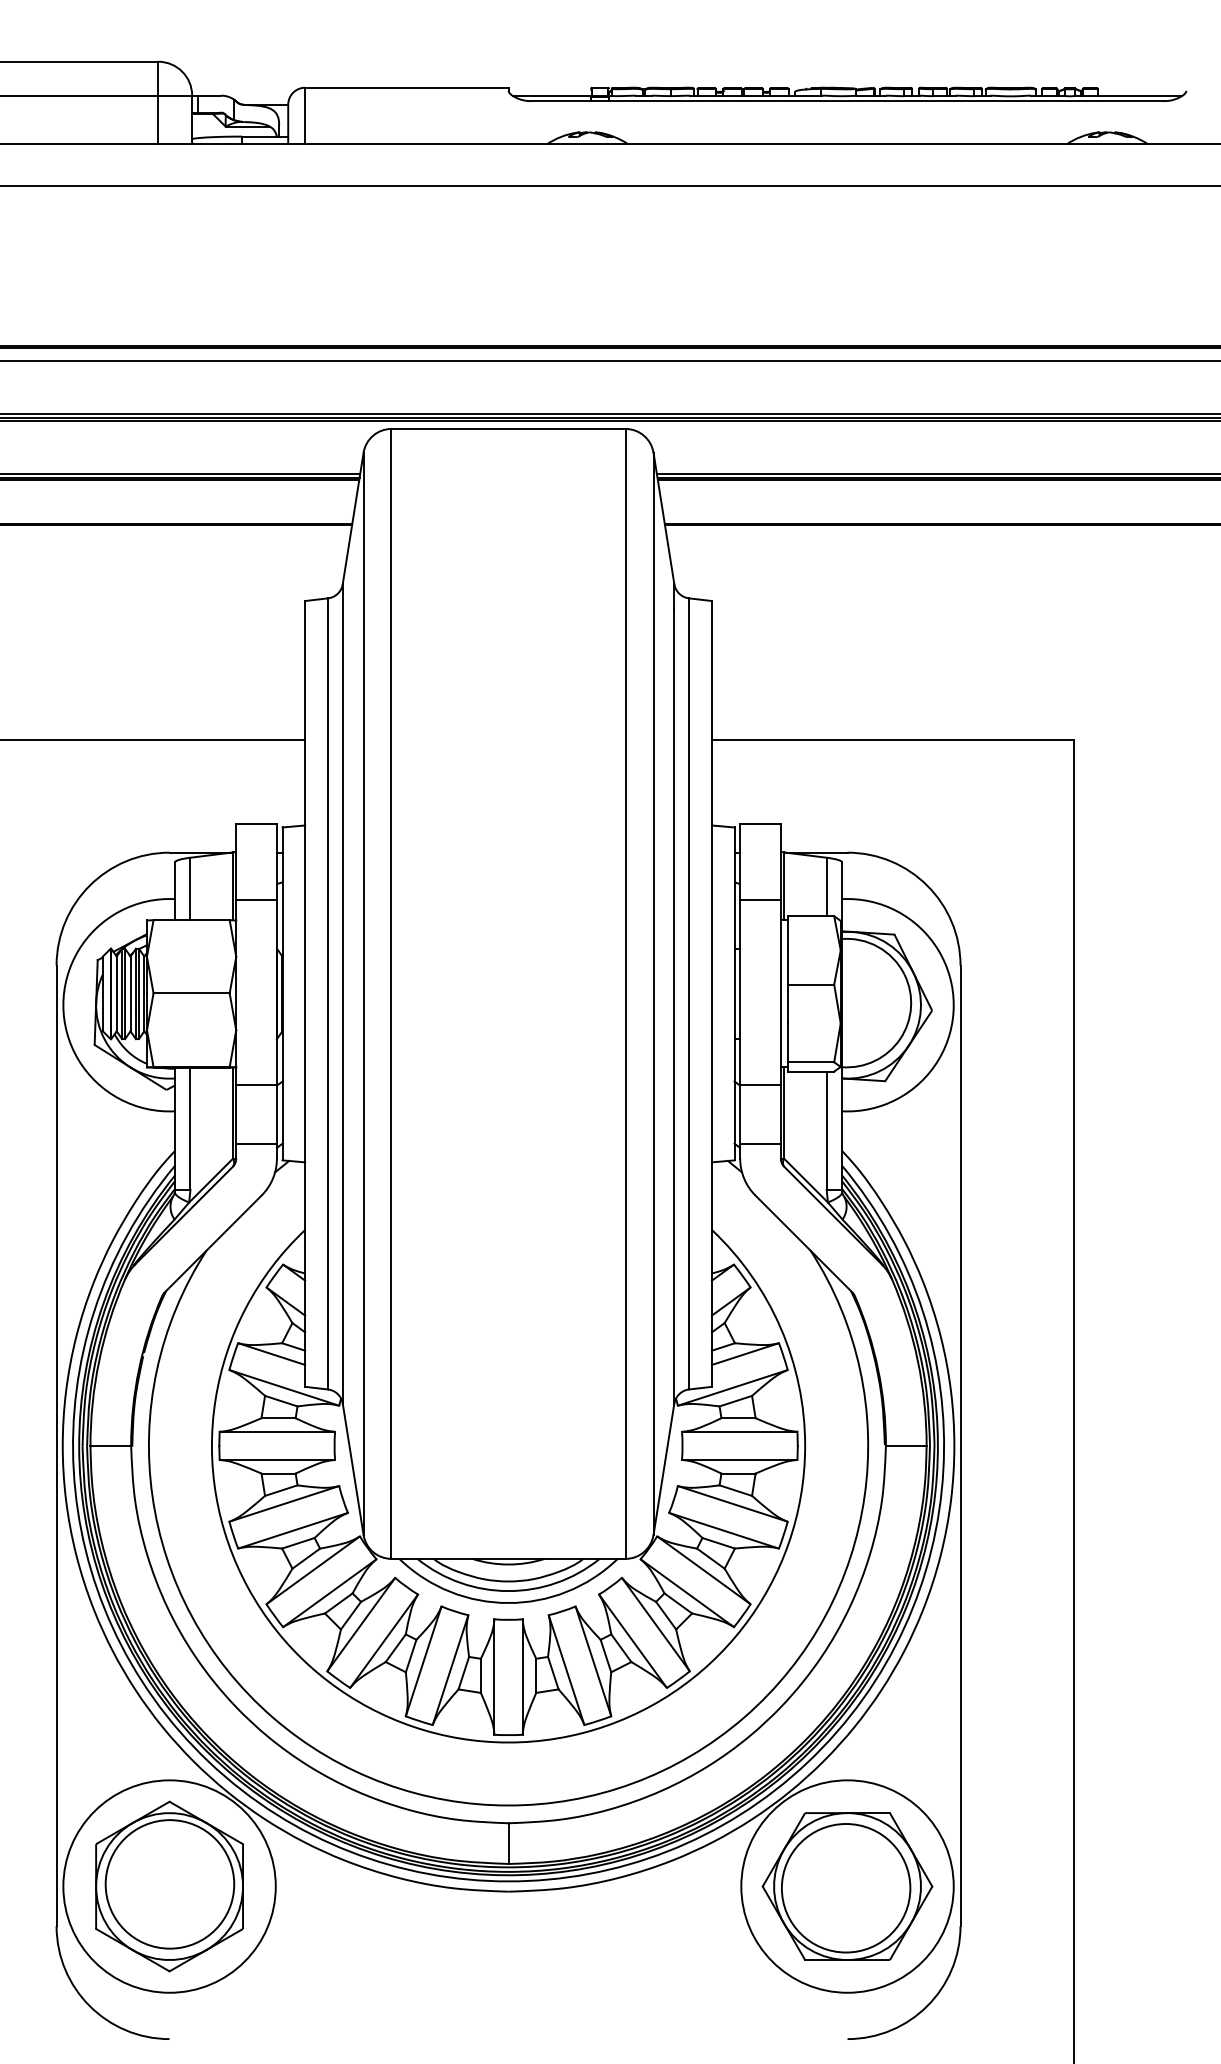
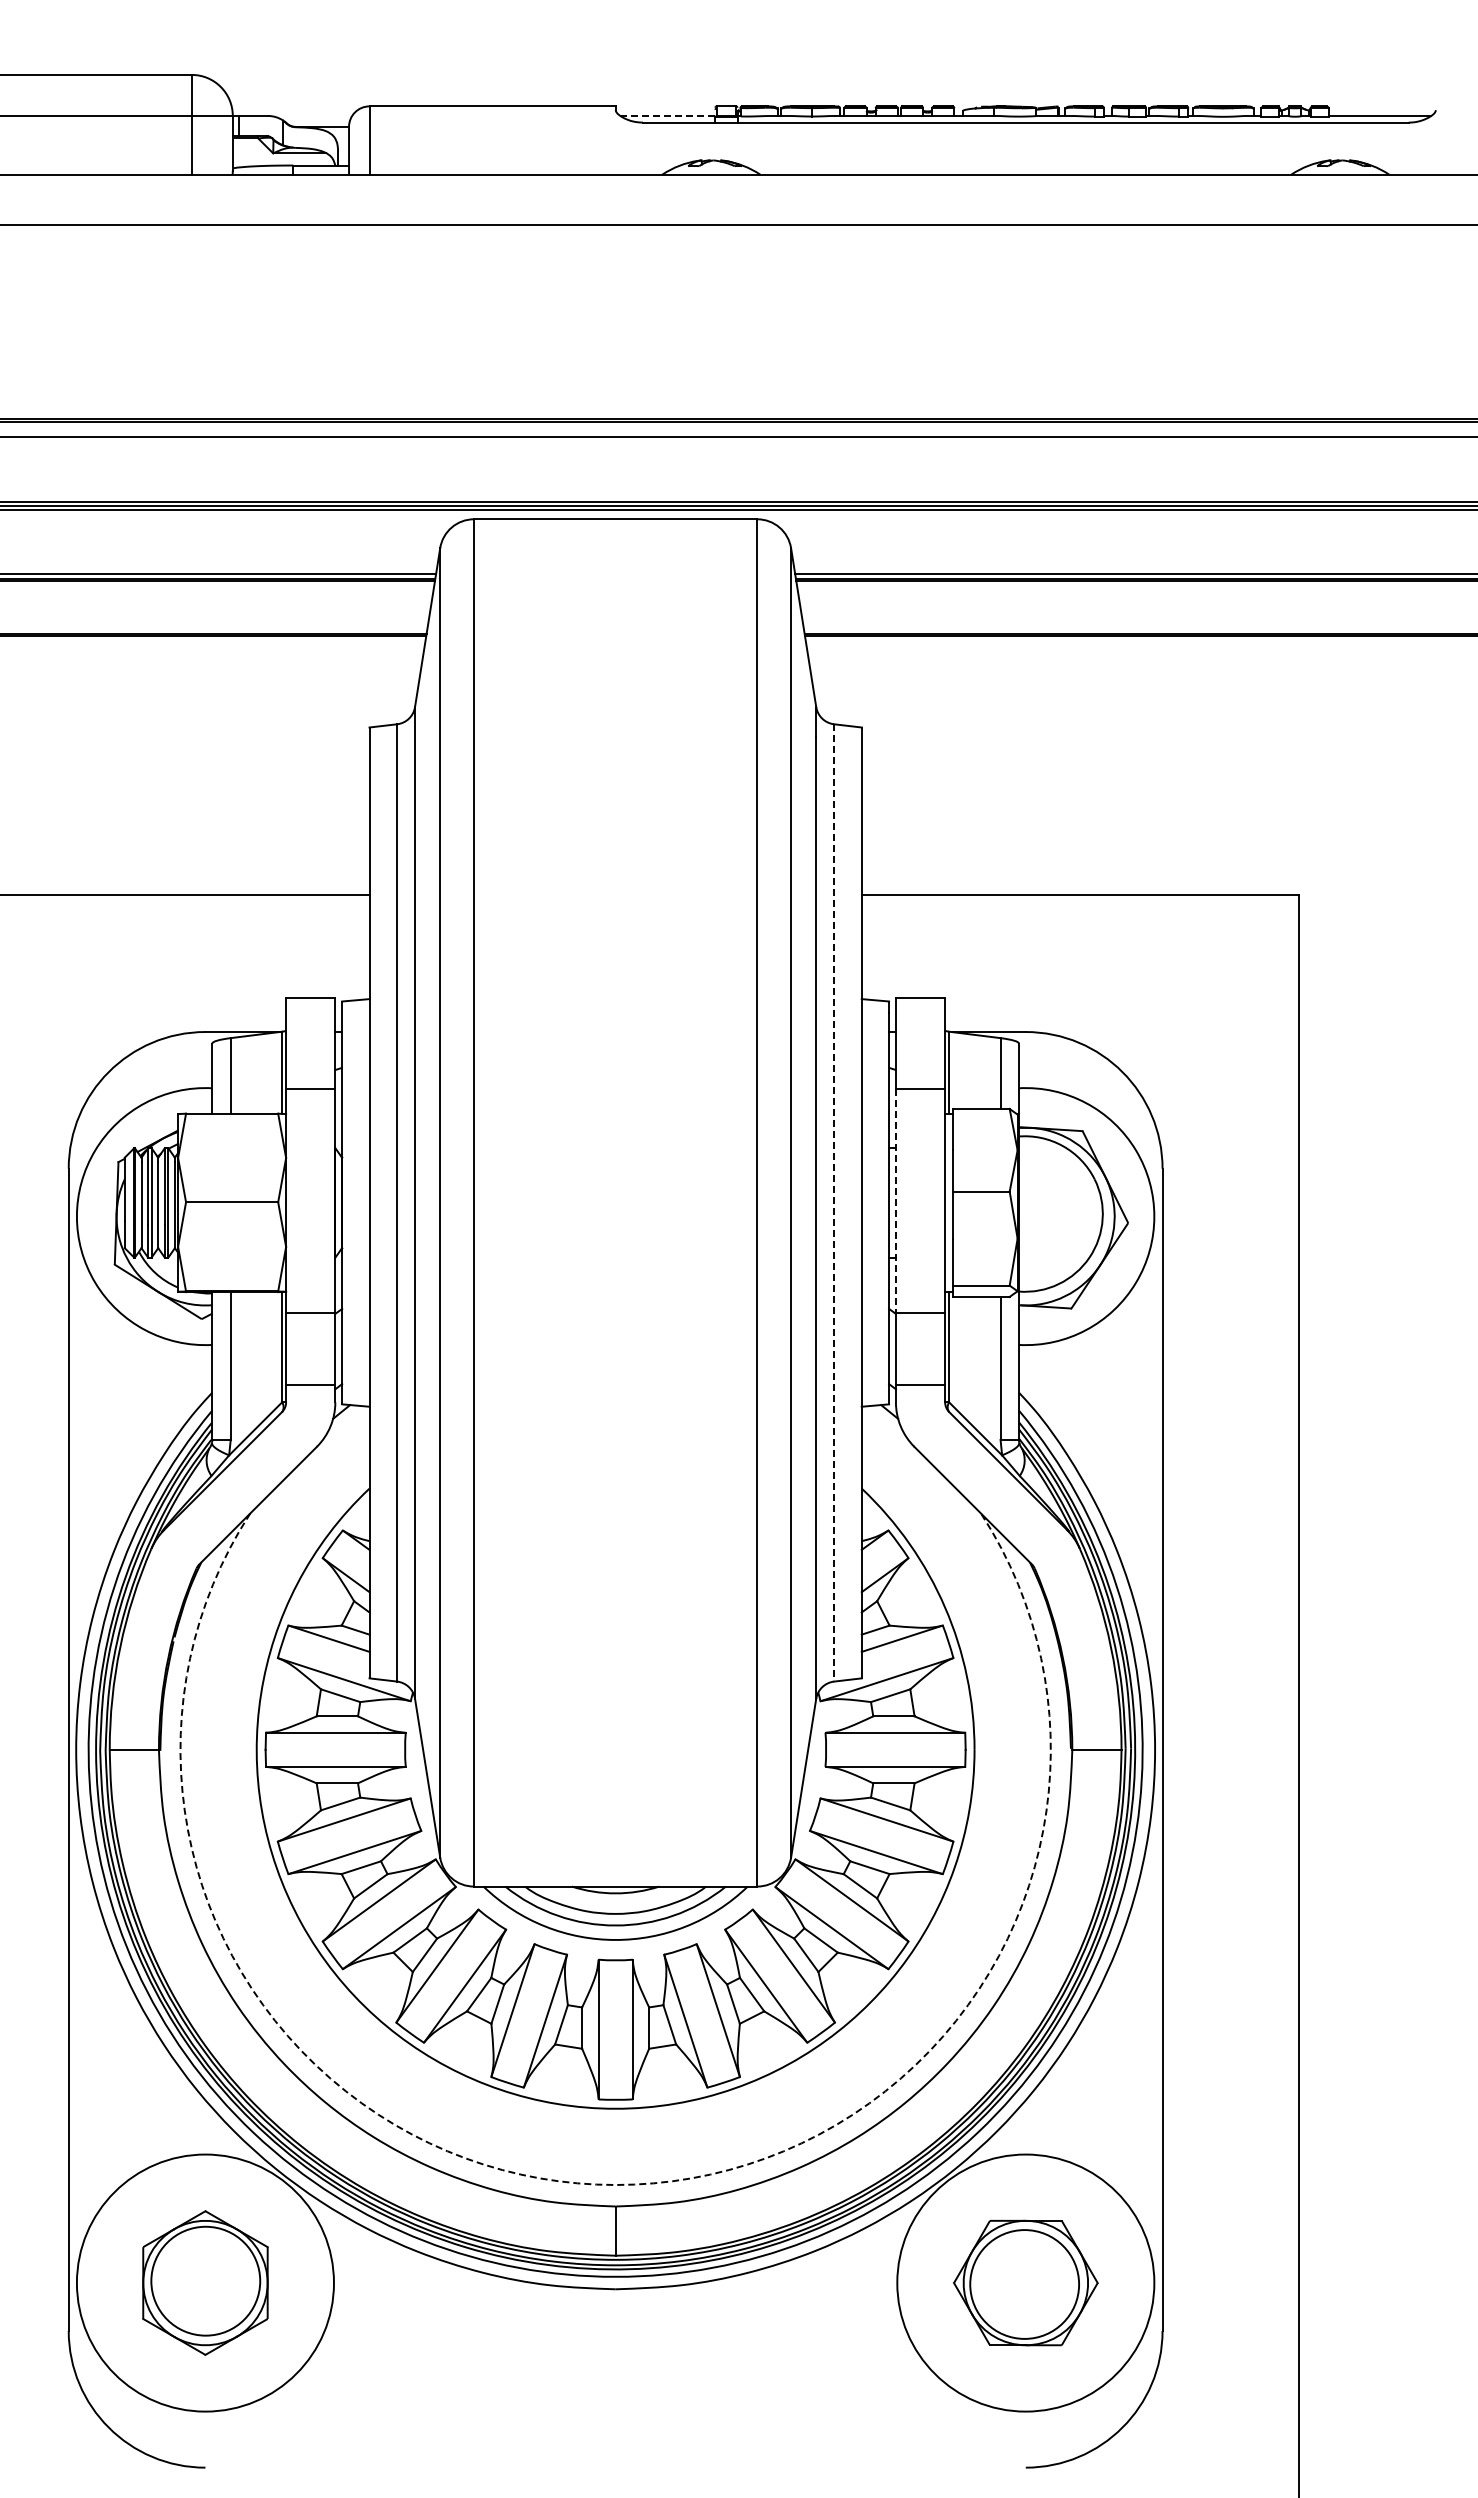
line: (551, 95) -> (667, 115), solid -> dashed
line: (739, 992) -> (895, 1201), solid -> dashed
line: (689, 993) -> (834, 1202), solid -> dashed
arc: (508, 1805) -> (615, 2185), solid -> dashed
part: (169, 1886) -> (205, 2282), size x0.7
part: (847, 1886) -> (1025, 2282), size x0.7

